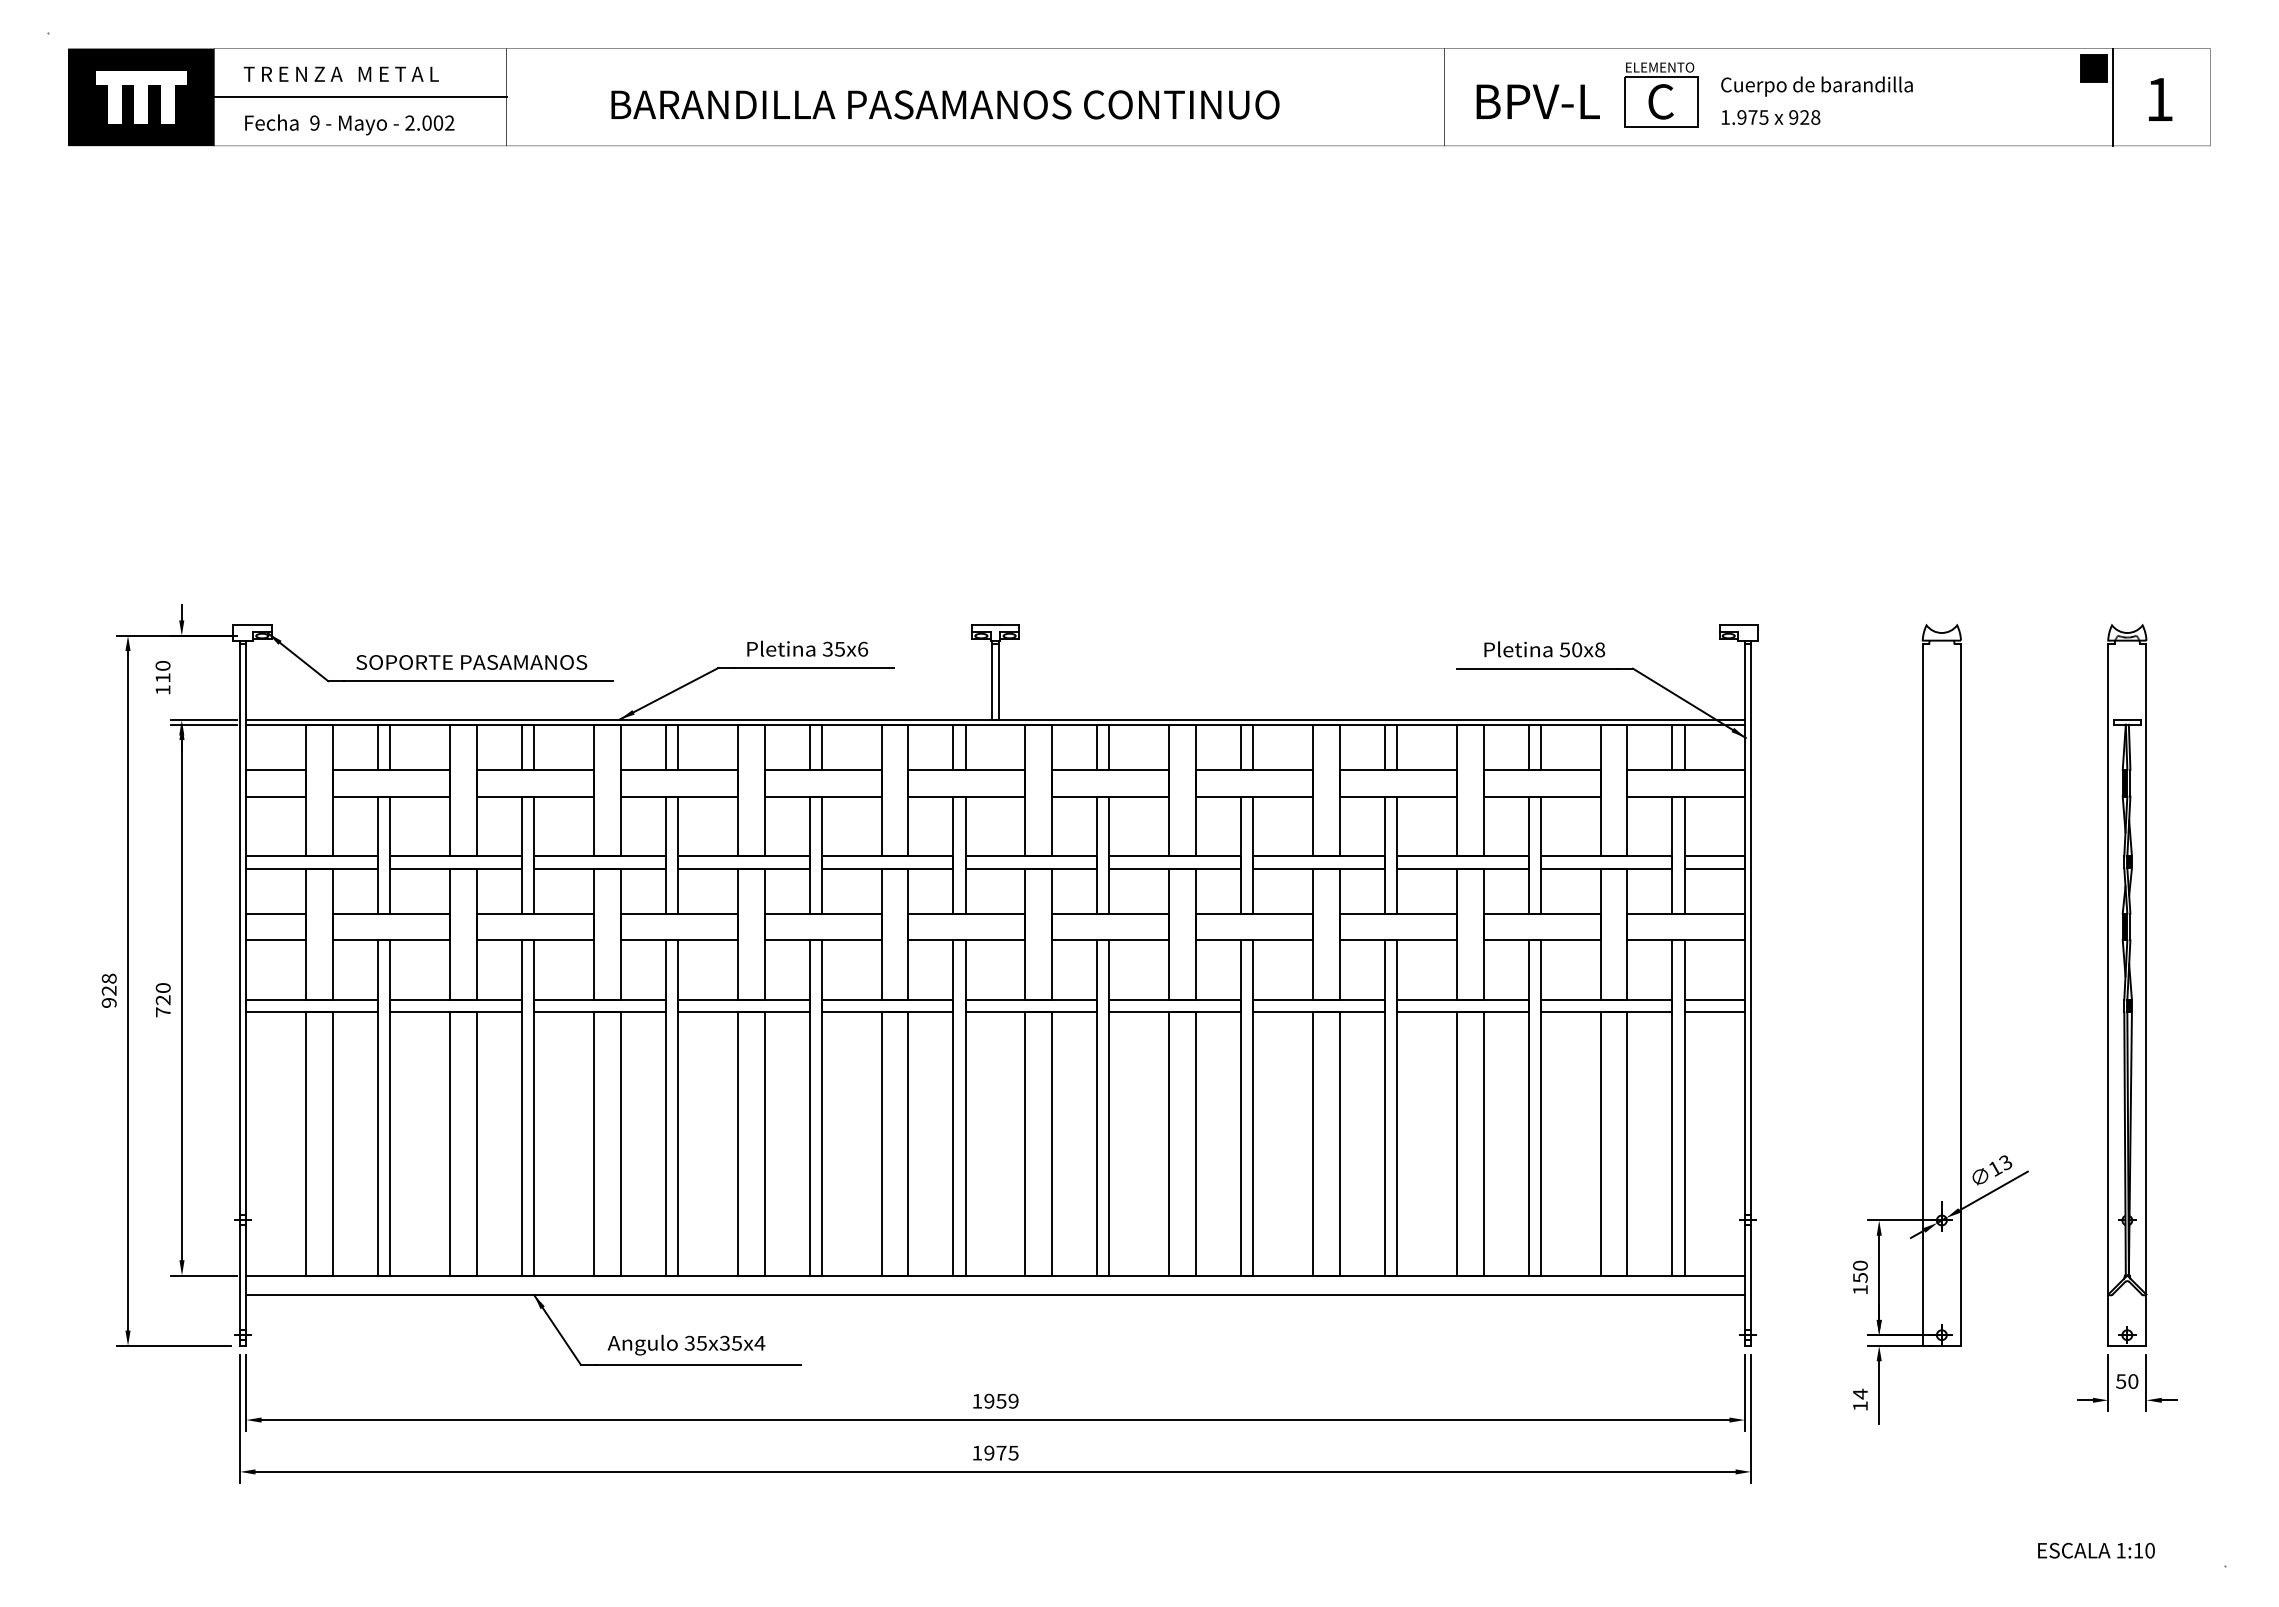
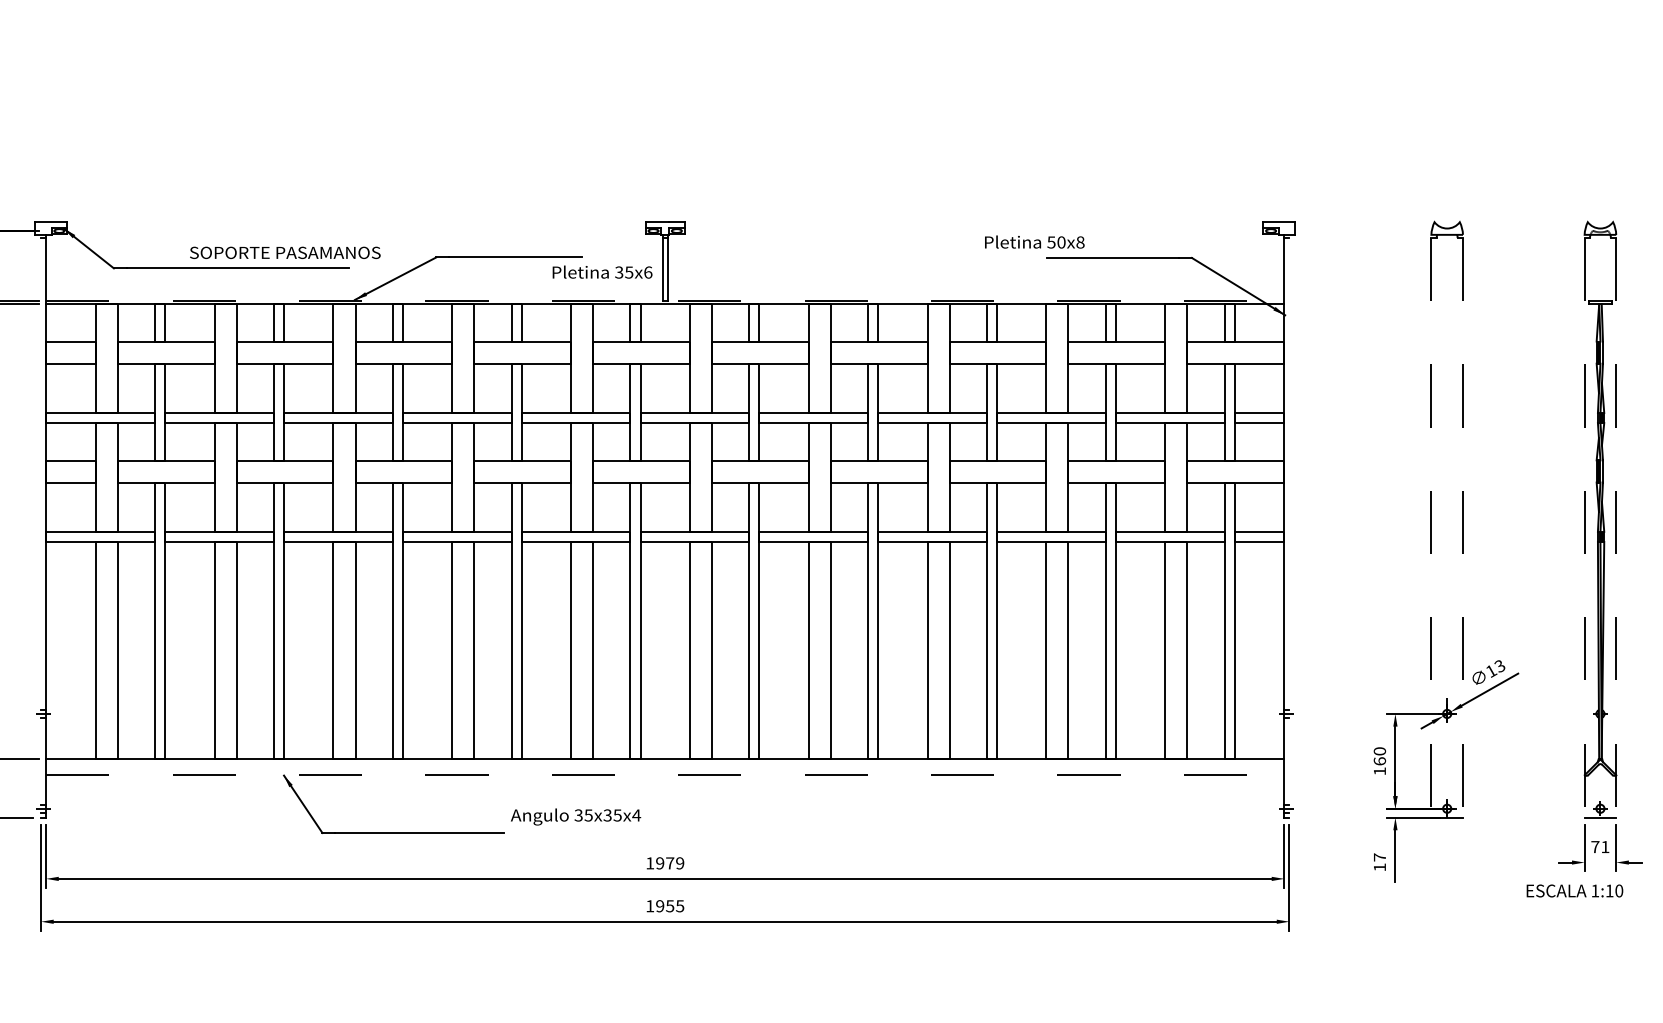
text: (807, 648) -> (602, 271), moved
text: (1544, 649) -> (1034, 242), moved
text: (471, 662) -> (285, 252), moved
line: (996, 720) -> (666, 300), solid -> dashed
line: (240, 992) -> (41, 525), removed
line: (1750, 992) -> (1289, 525), removed
line: (1922, 995) -> (1431, 528), solid -> dashed
line: (1960, 995) -> (1462, 528), solid -> dashed
line: (2108, 995) -> (1584, 528), solid -> dashed
line: (2146, 995) -> (1616, 528), solid -> dashed
text: (1860, 1277) -> (1379, 761), 150 -> 160
line: (996, 1294) -> (666, 775), solid -> dashed
text: (686, 1344) -> (575, 816), moved
text: (2127, 1381) -> (1600, 847), 50 -> 71
text: (1860, 1393) -> (1379, 856), 14 -> 17
text: (1001, 1401) -> (670, 863), 1959 -> 1979
text: (1001, 1453) -> (670, 906), 1975 -> 1955
text: (2096, 1550) -> (1574, 890), moved

